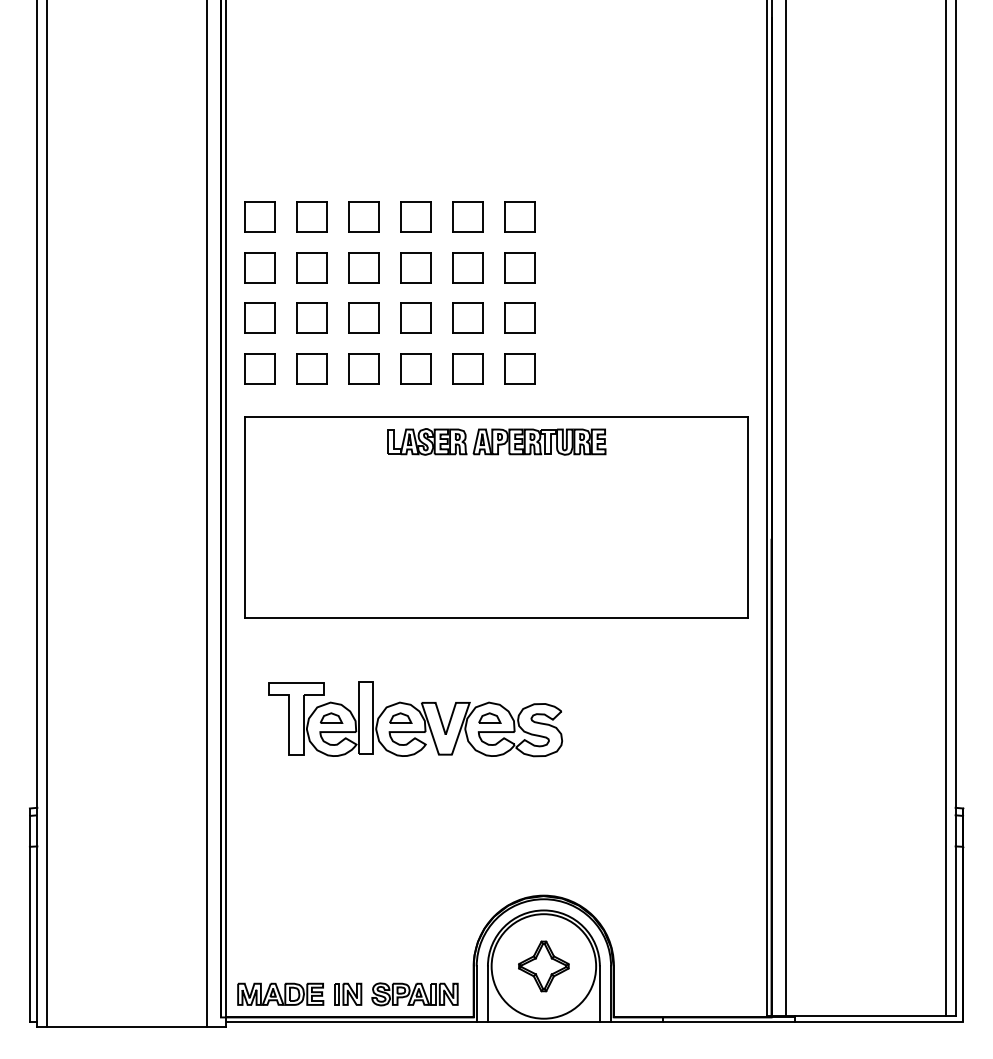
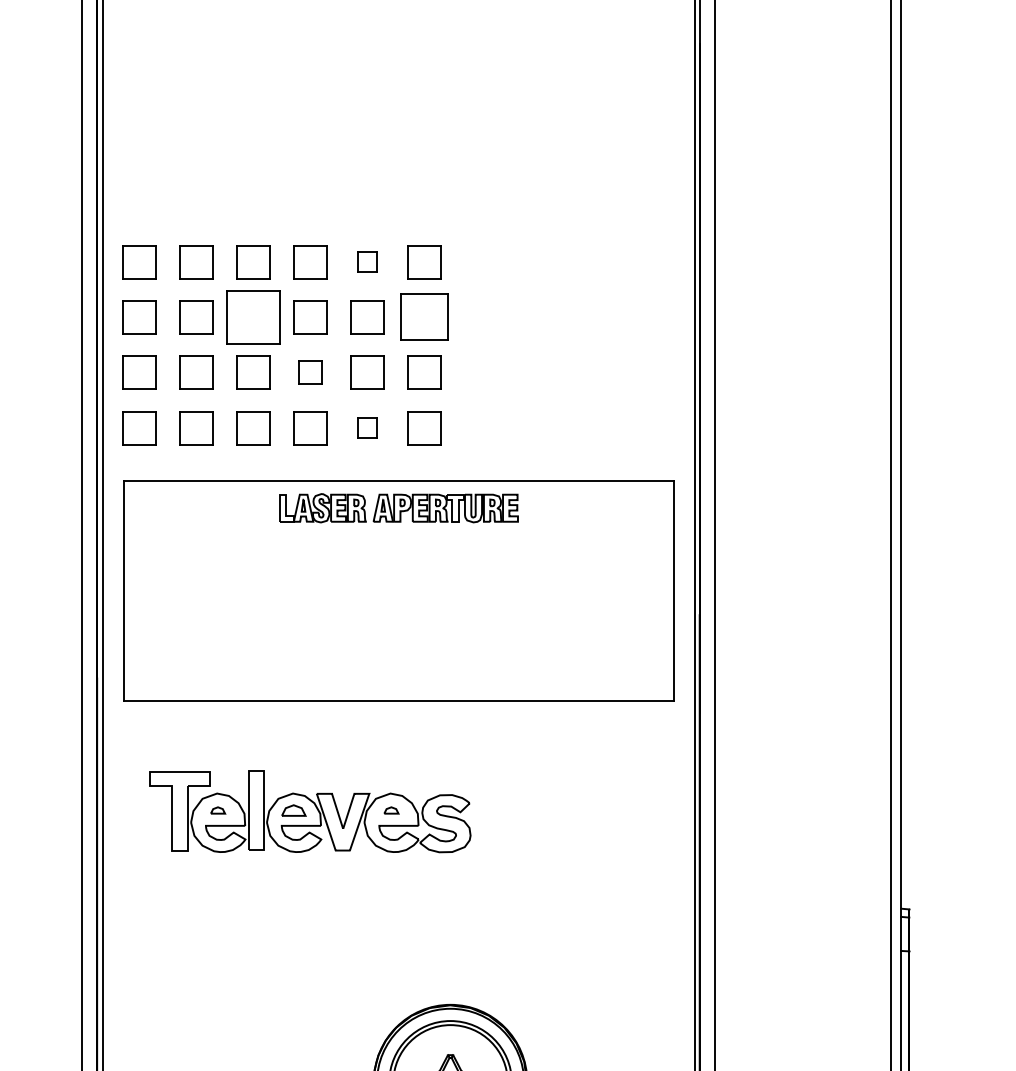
part: (467, 216) -> (366, 261), size x0.6
part: (363, 267) -> (253, 317), size x1.6
part: (519, 267) -> (423, 317), size x1.4
part: (415, 317) -> (310, 372), size x0.7
part: (467, 368) -> (366, 427), size x0.6
part: (331, 717) -> (218, 809), size x0.6
part: (489, 717) -> (391, 809), size x0.6

